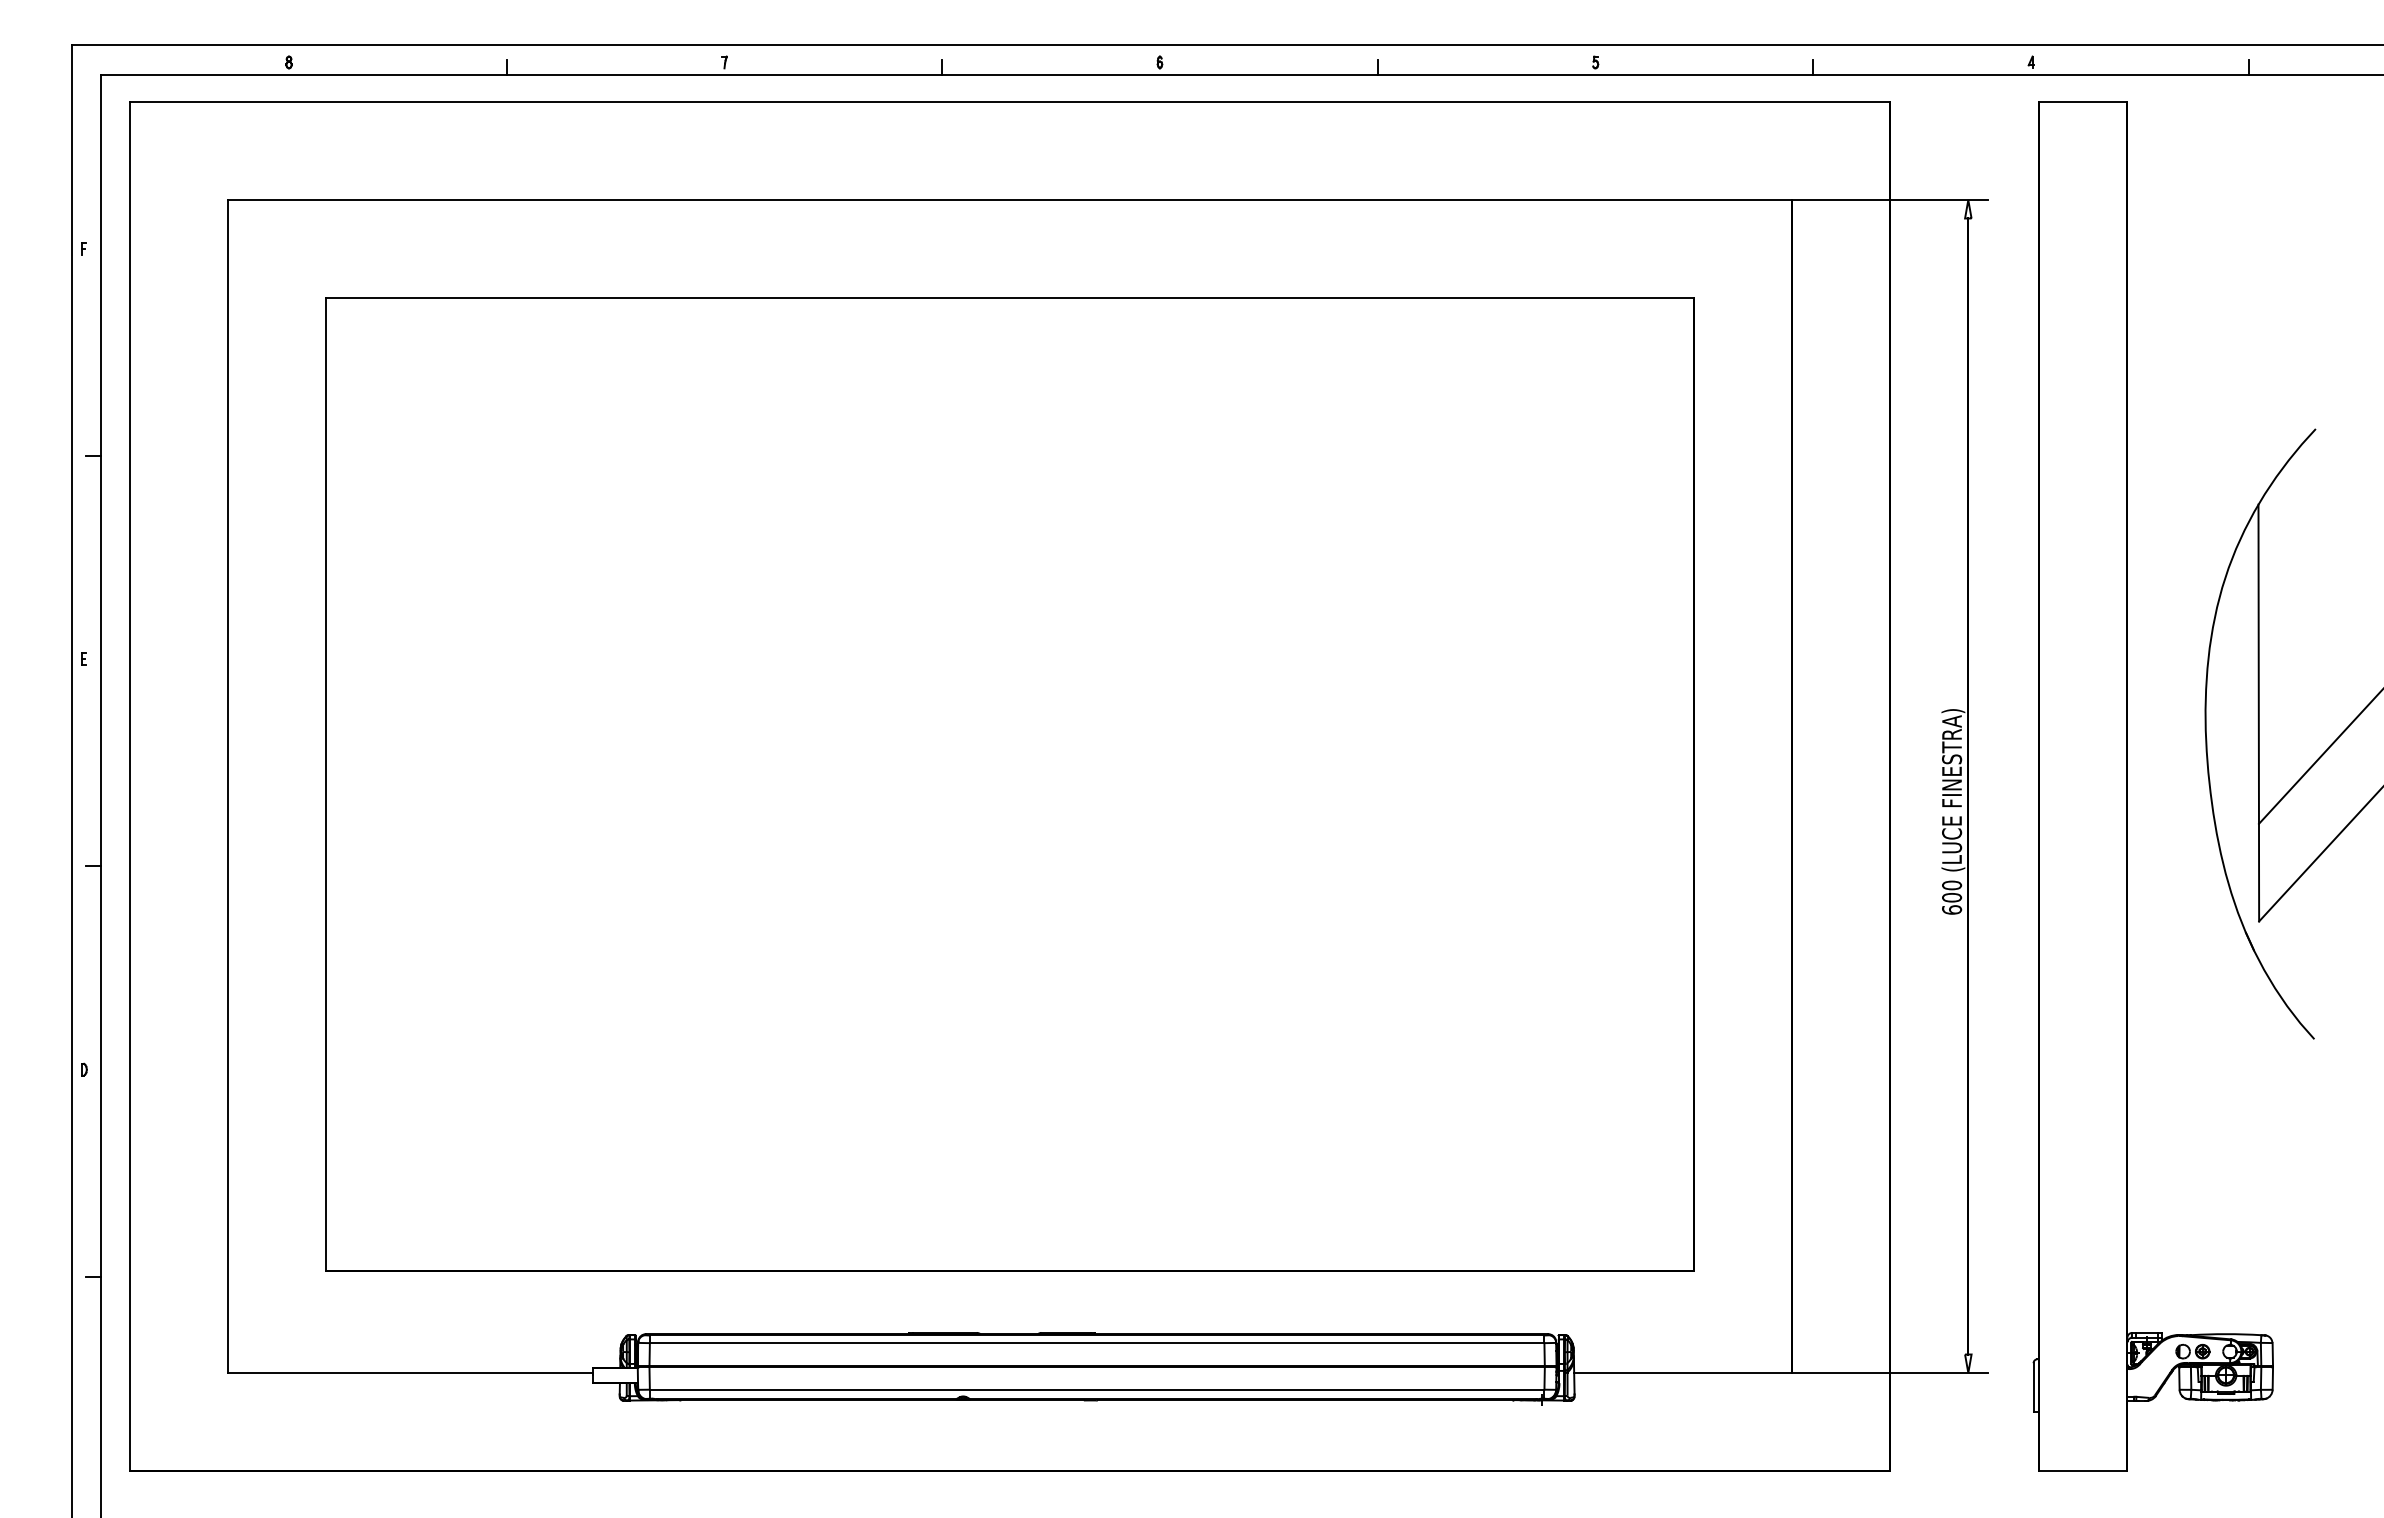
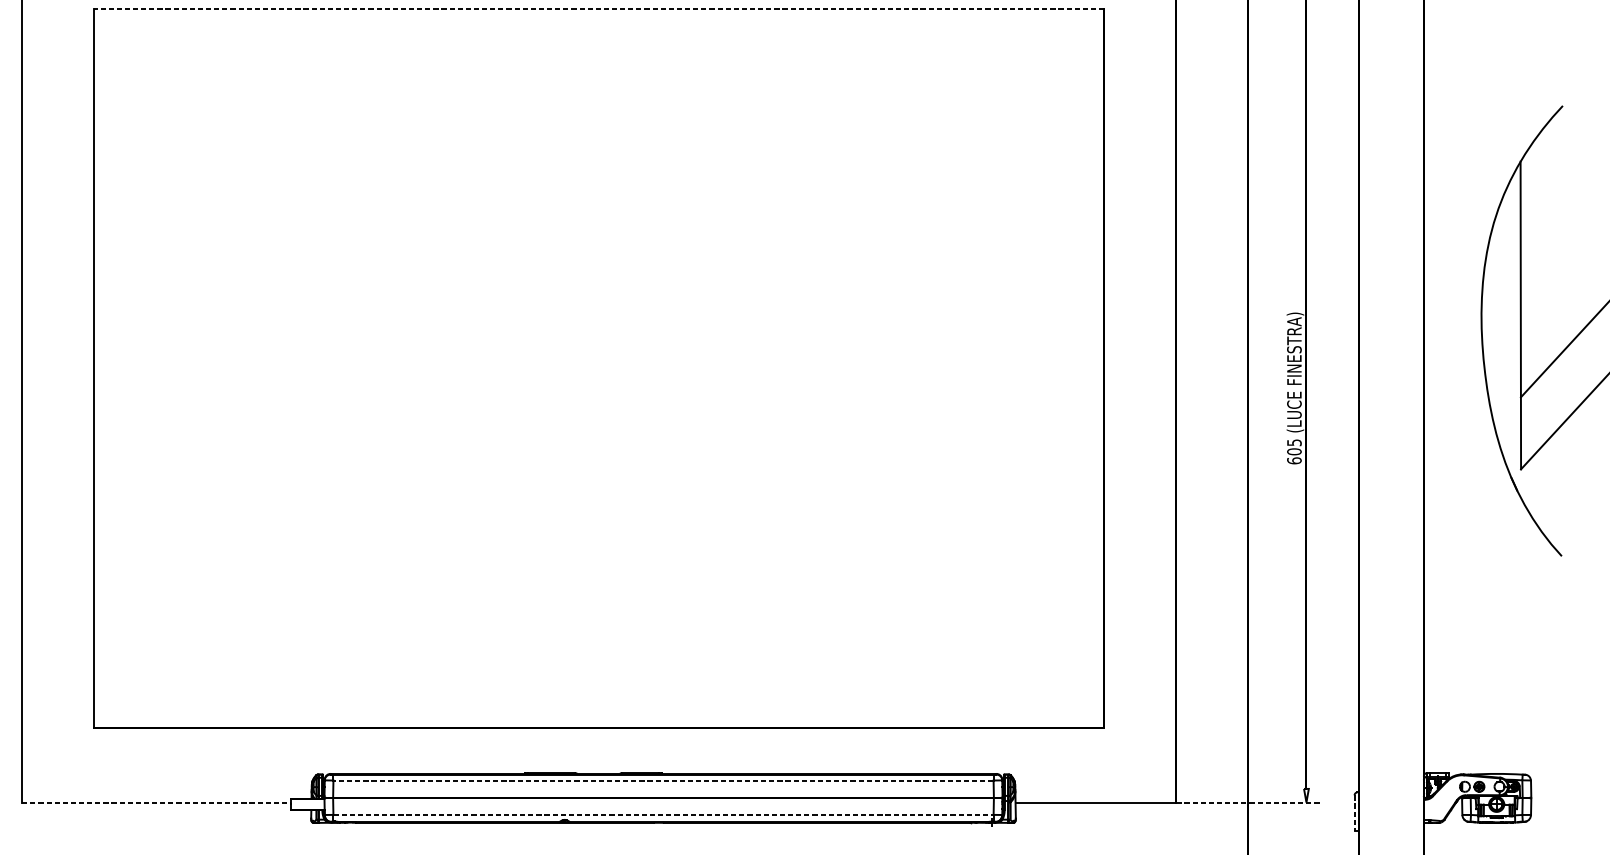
line: (1009, 297) -> (598, 8), solid -> dashed
text: (1952, 885) -> (1294, 442), 600 -> 605
line: (1096, 1343) -> (663, 780), solid -> dashed
line: (410, 1372) -> (156, 802), solid -> dashed
line: (1889, 1372) -> (1248, 802), solid -> dashed
line: (2033, 1388) -> (1354, 814), solid -> dashed
line: (1097, 1389) -> (663, 814), solid -> dashed

